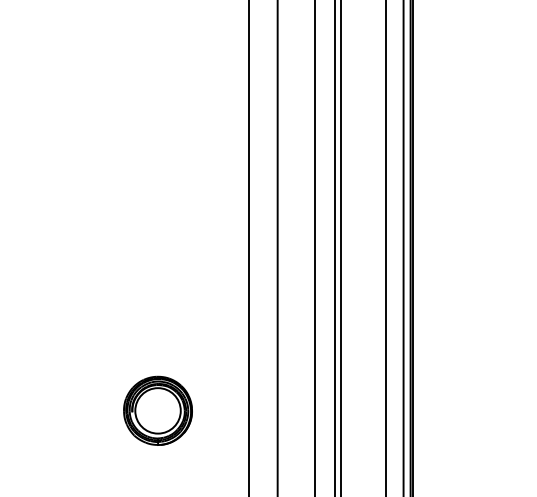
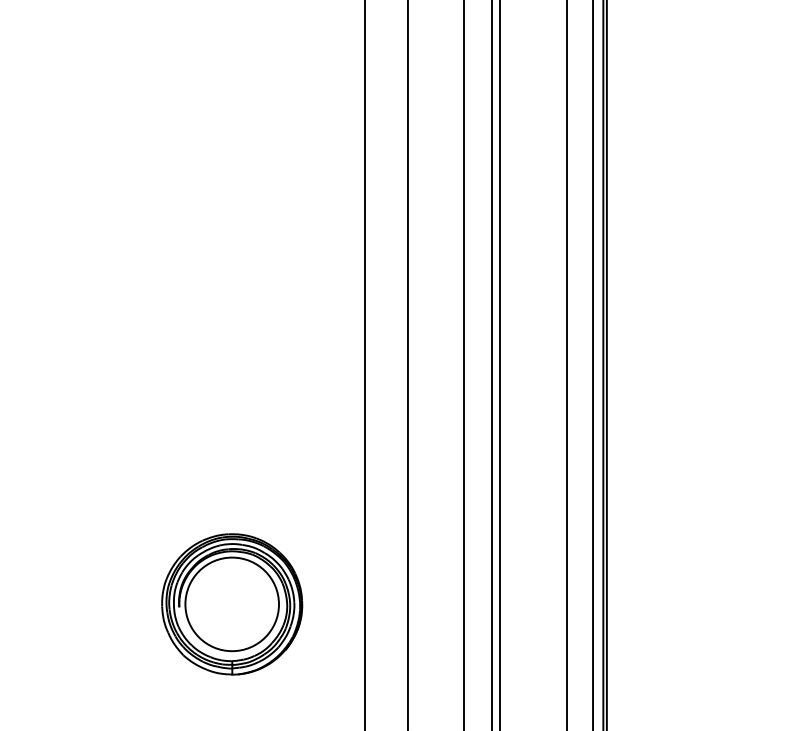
part: (157, 410) -> (231, 603), size x1.4

